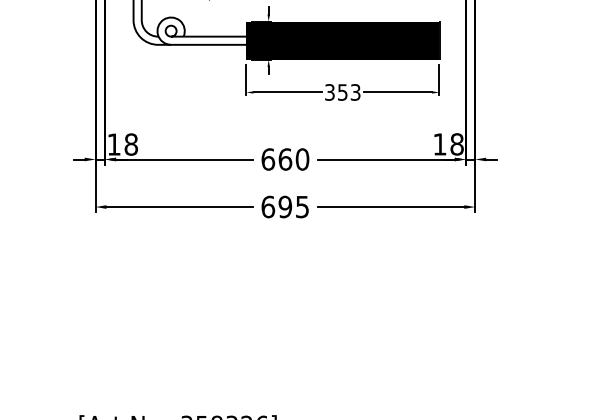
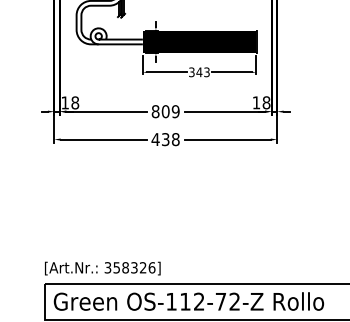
text: (342, 92) -> (199, 72), 353 -> 343
text: (284, 159) -> (165, 111), 660 -> 809
text: (284, 206) -> (165, 139), 695 -> 438

